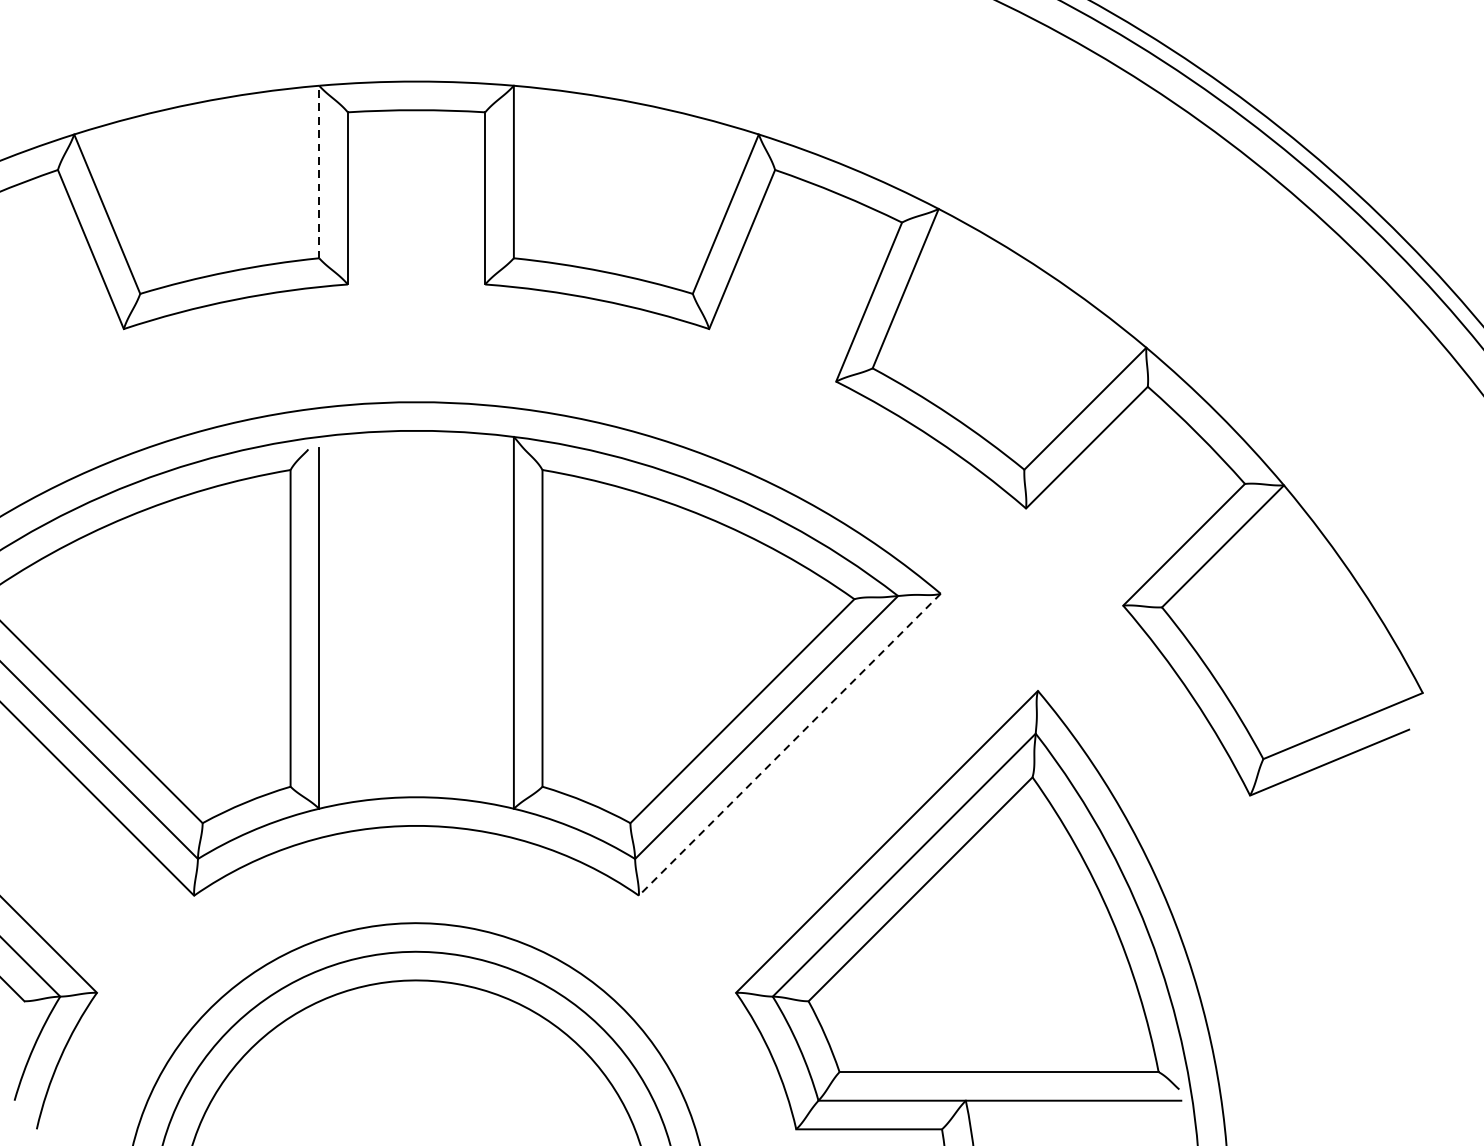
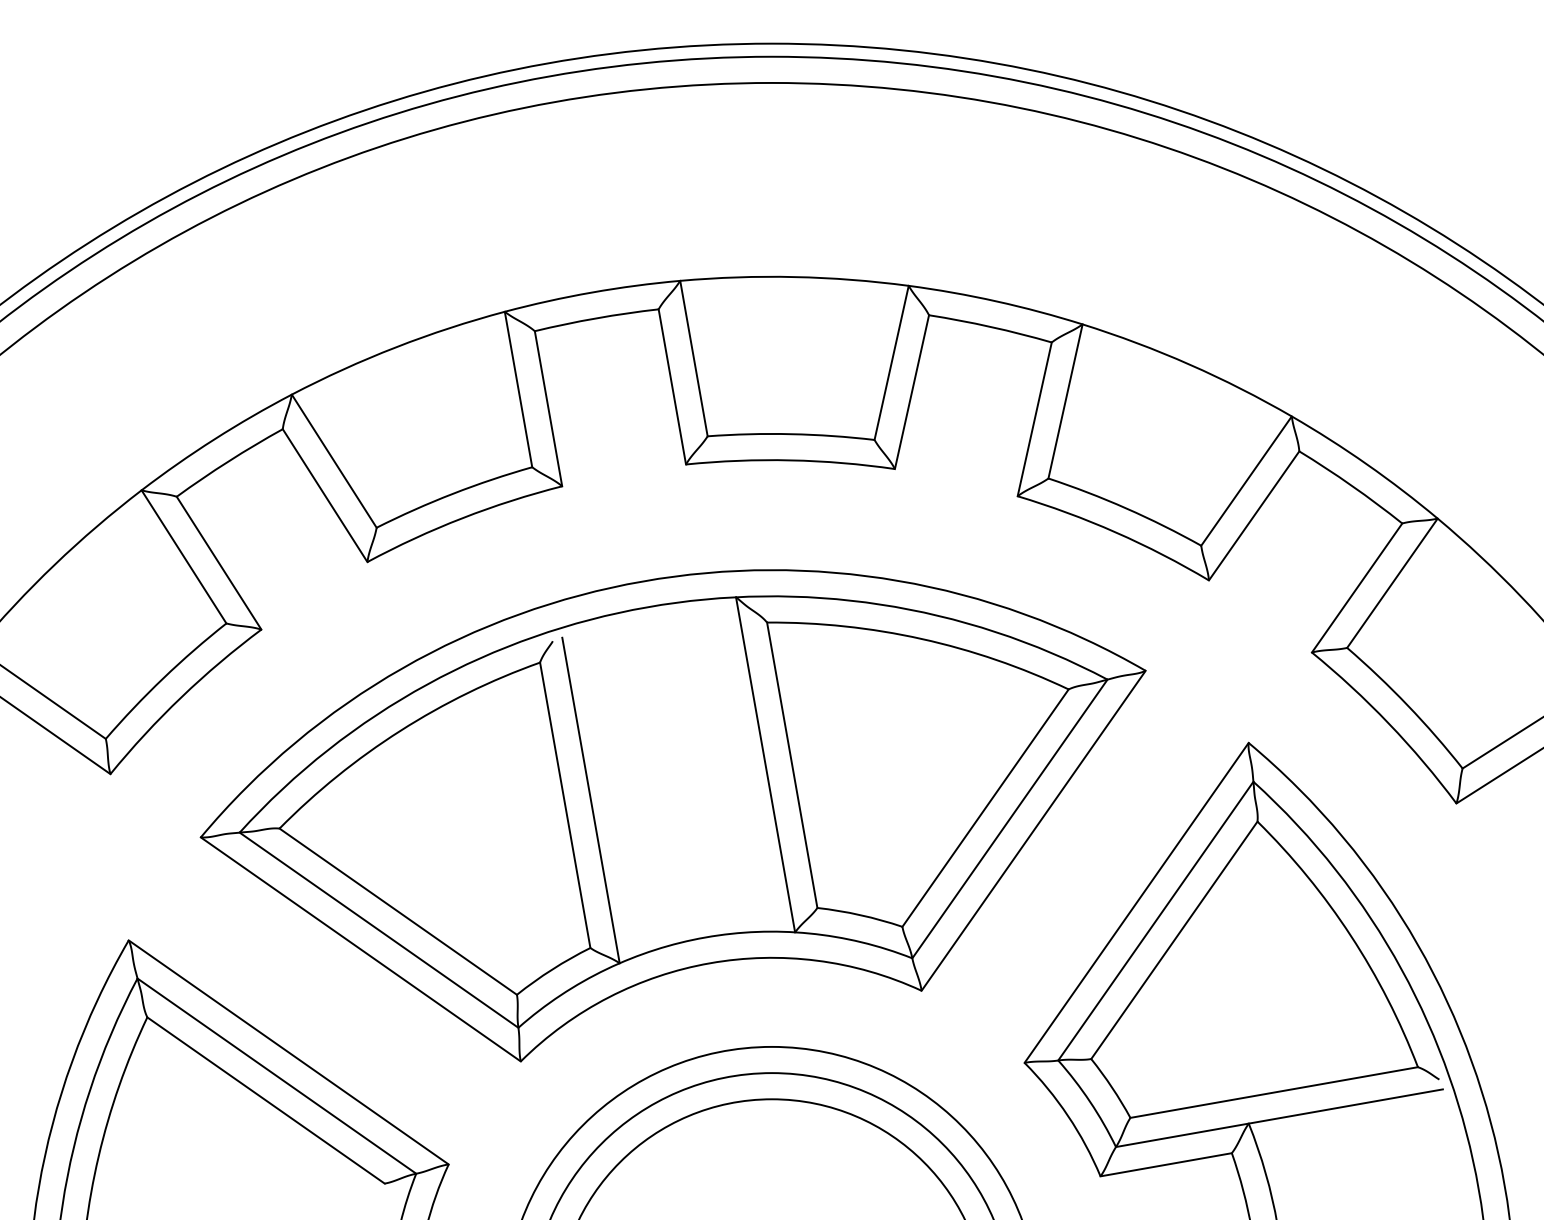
line: (319, 171) -> (518, 389), dashed -> solid
line: (789, 745) -> (1033, 831), dashed -> solid

